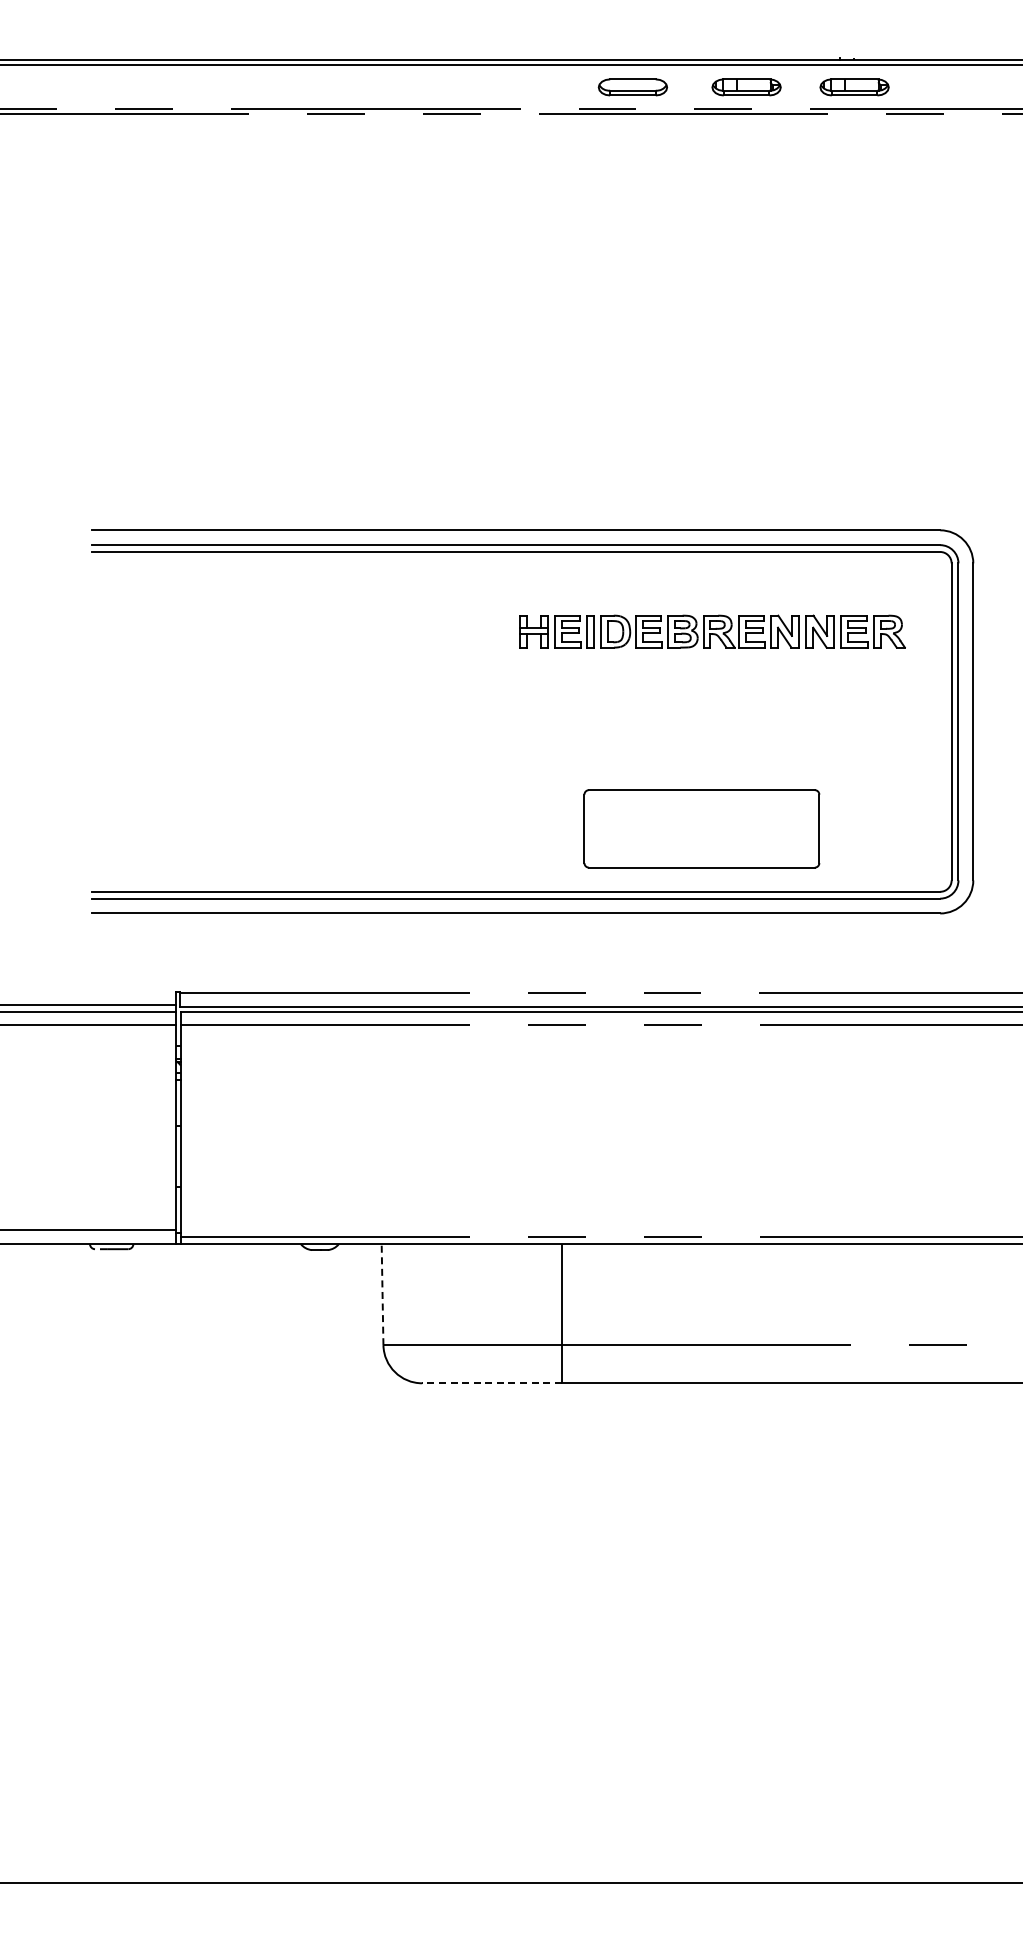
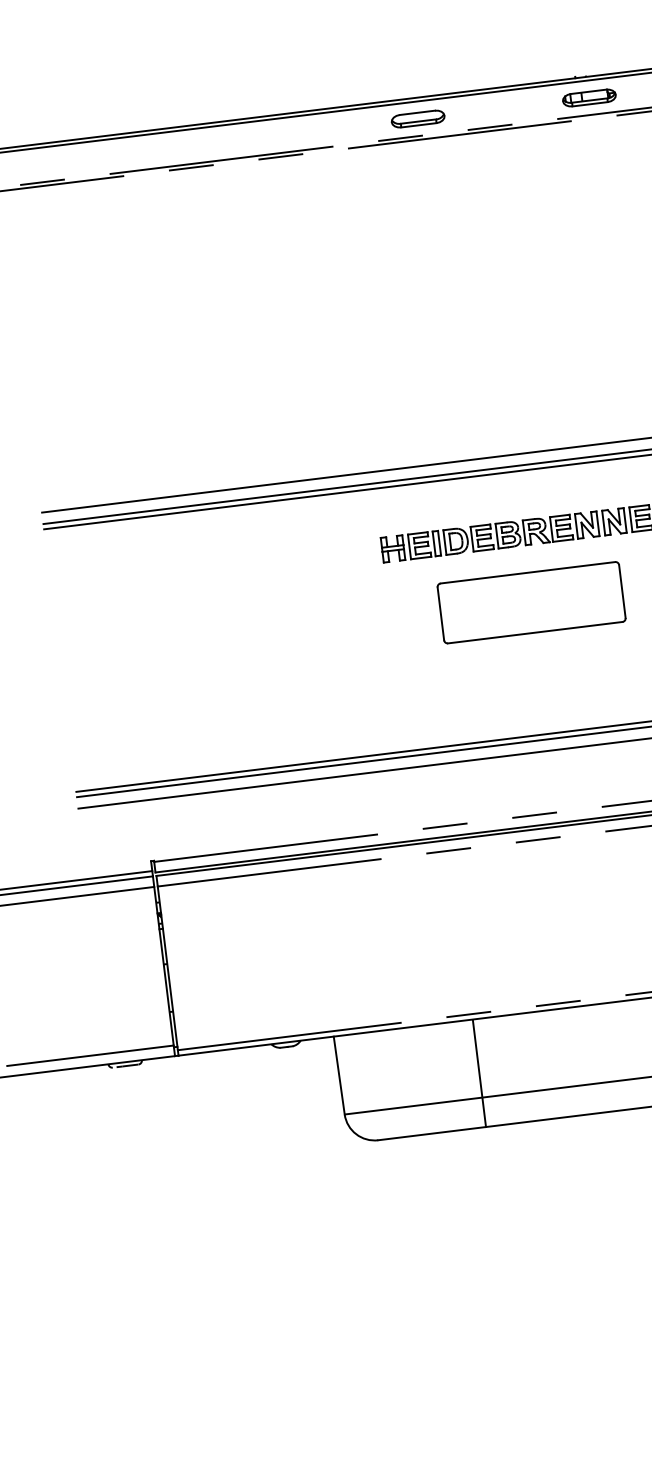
part: (746, 87) -> (505, 108), removed
part: (701, 828) -> (531, 602), moved
line: (382, 1294) -> (339, 1075), dashed -> solid
line: (491, 1383) -> (431, 1133), dashed -> solid

